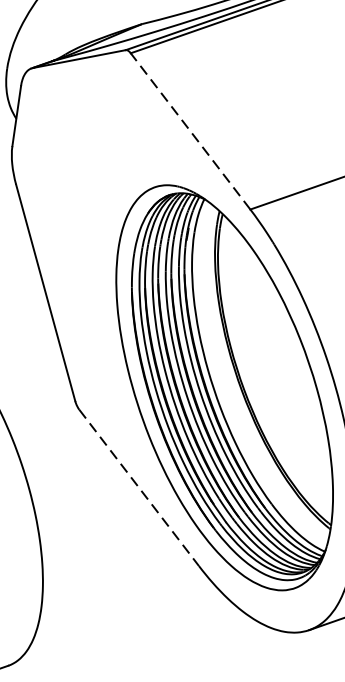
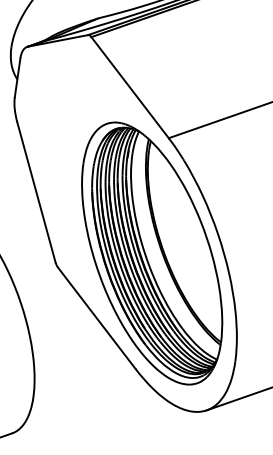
line: (191, 131) -> (130, 87), dashed -> solid
line: (138, 488) -> (96, 318), dashed -> solid

